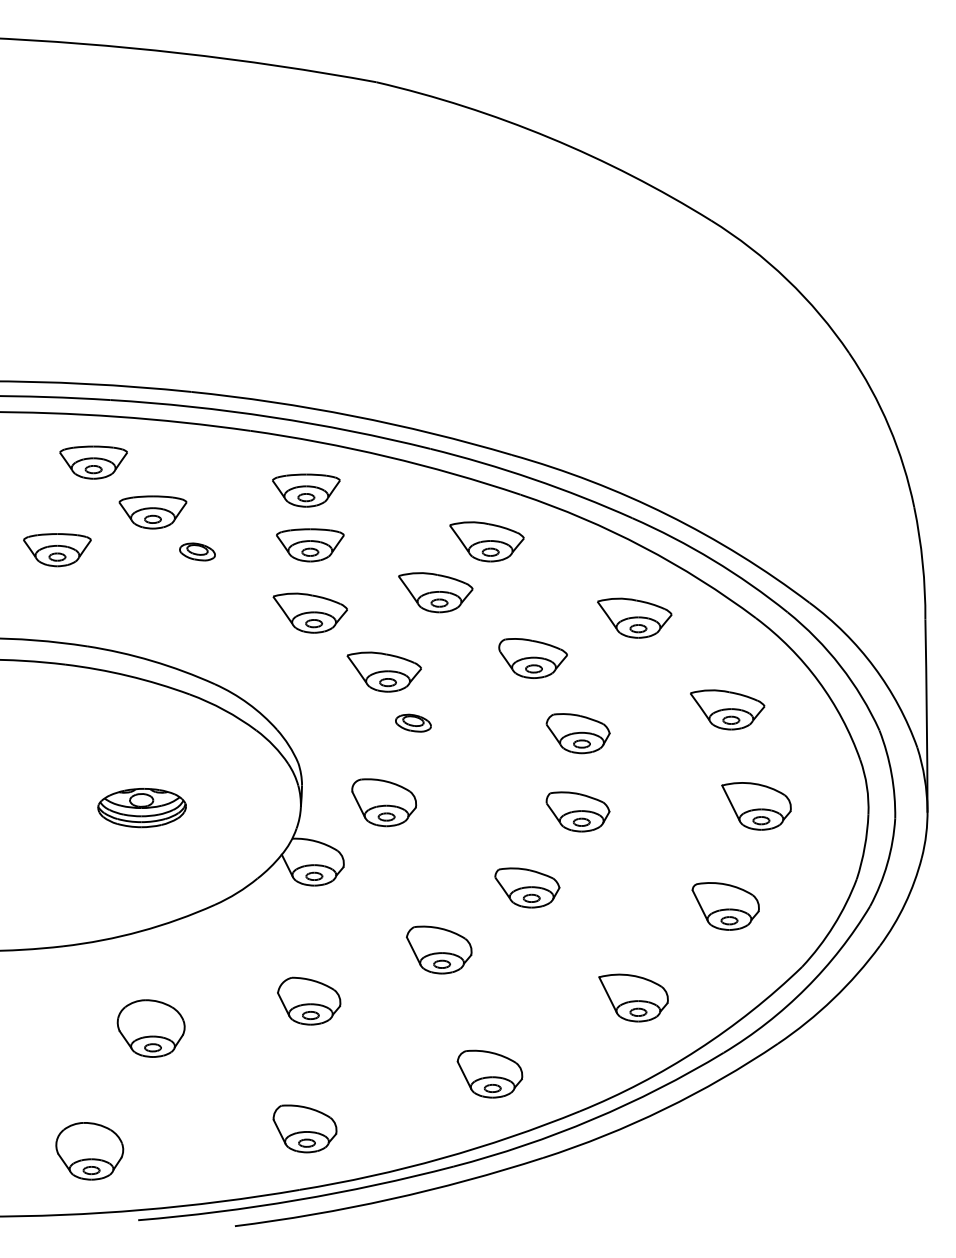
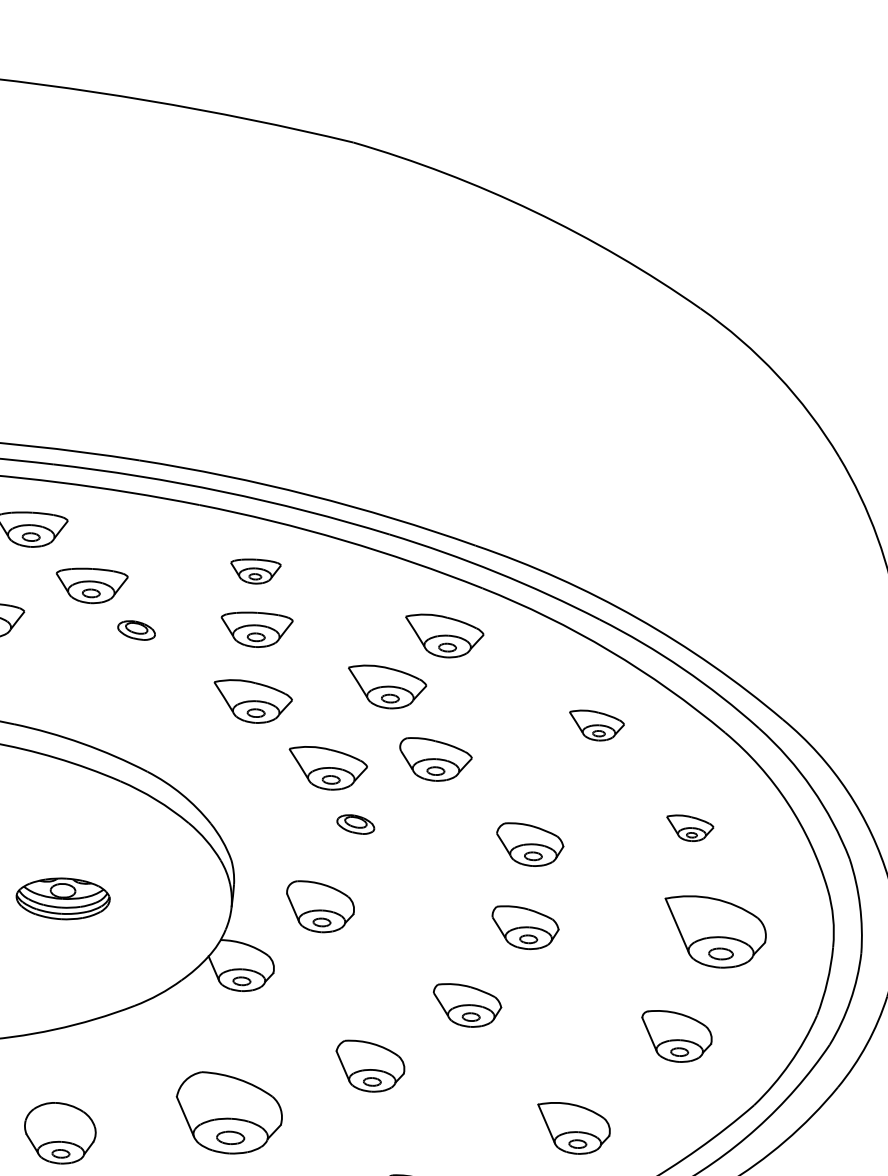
part: (306, 490) -> (255, 571), size x0.7
part: (634, 617) -> (596, 725), size x0.7
part: (532, 658) -> (434, 759), moved
part: (727, 709) -> (689, 828), size x0.6
part: (756, 806) -> (714, 932), size x1.4
part: (309, 1000) -> (229, 1112), size x1.6

